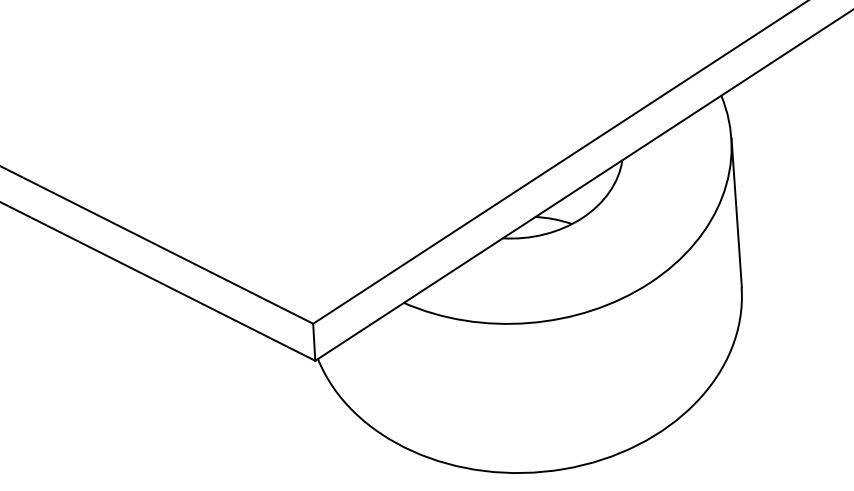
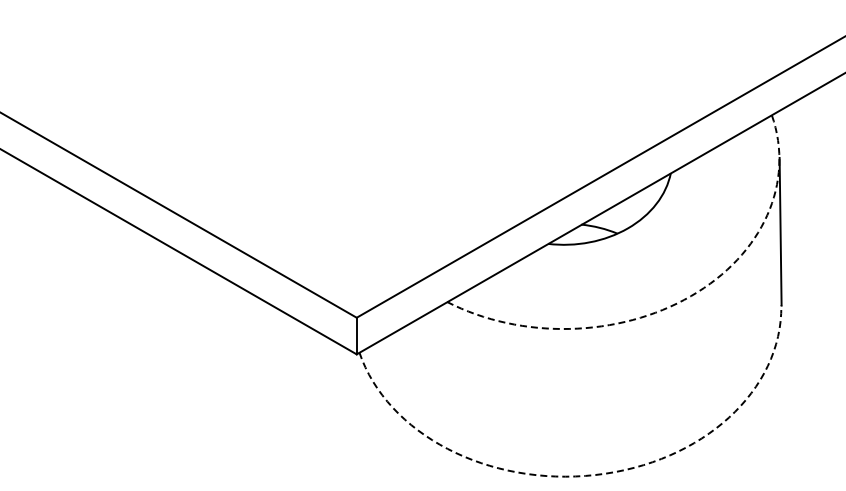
arc: (636, 291) -> (677, 303), solid -> dashed
arc: (558, 469) -> (590, 475), solid -> dashed

